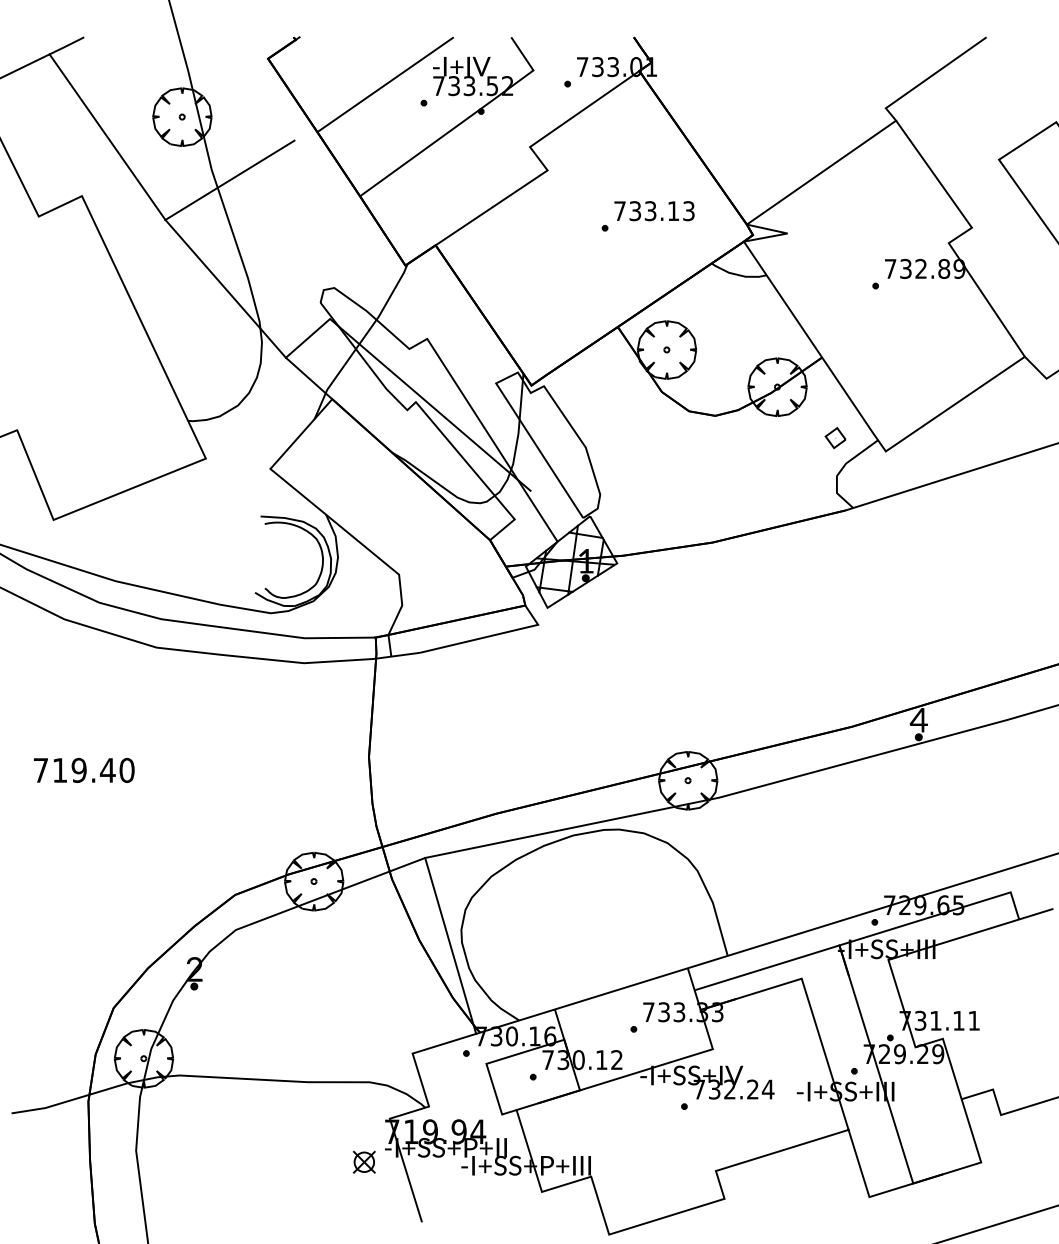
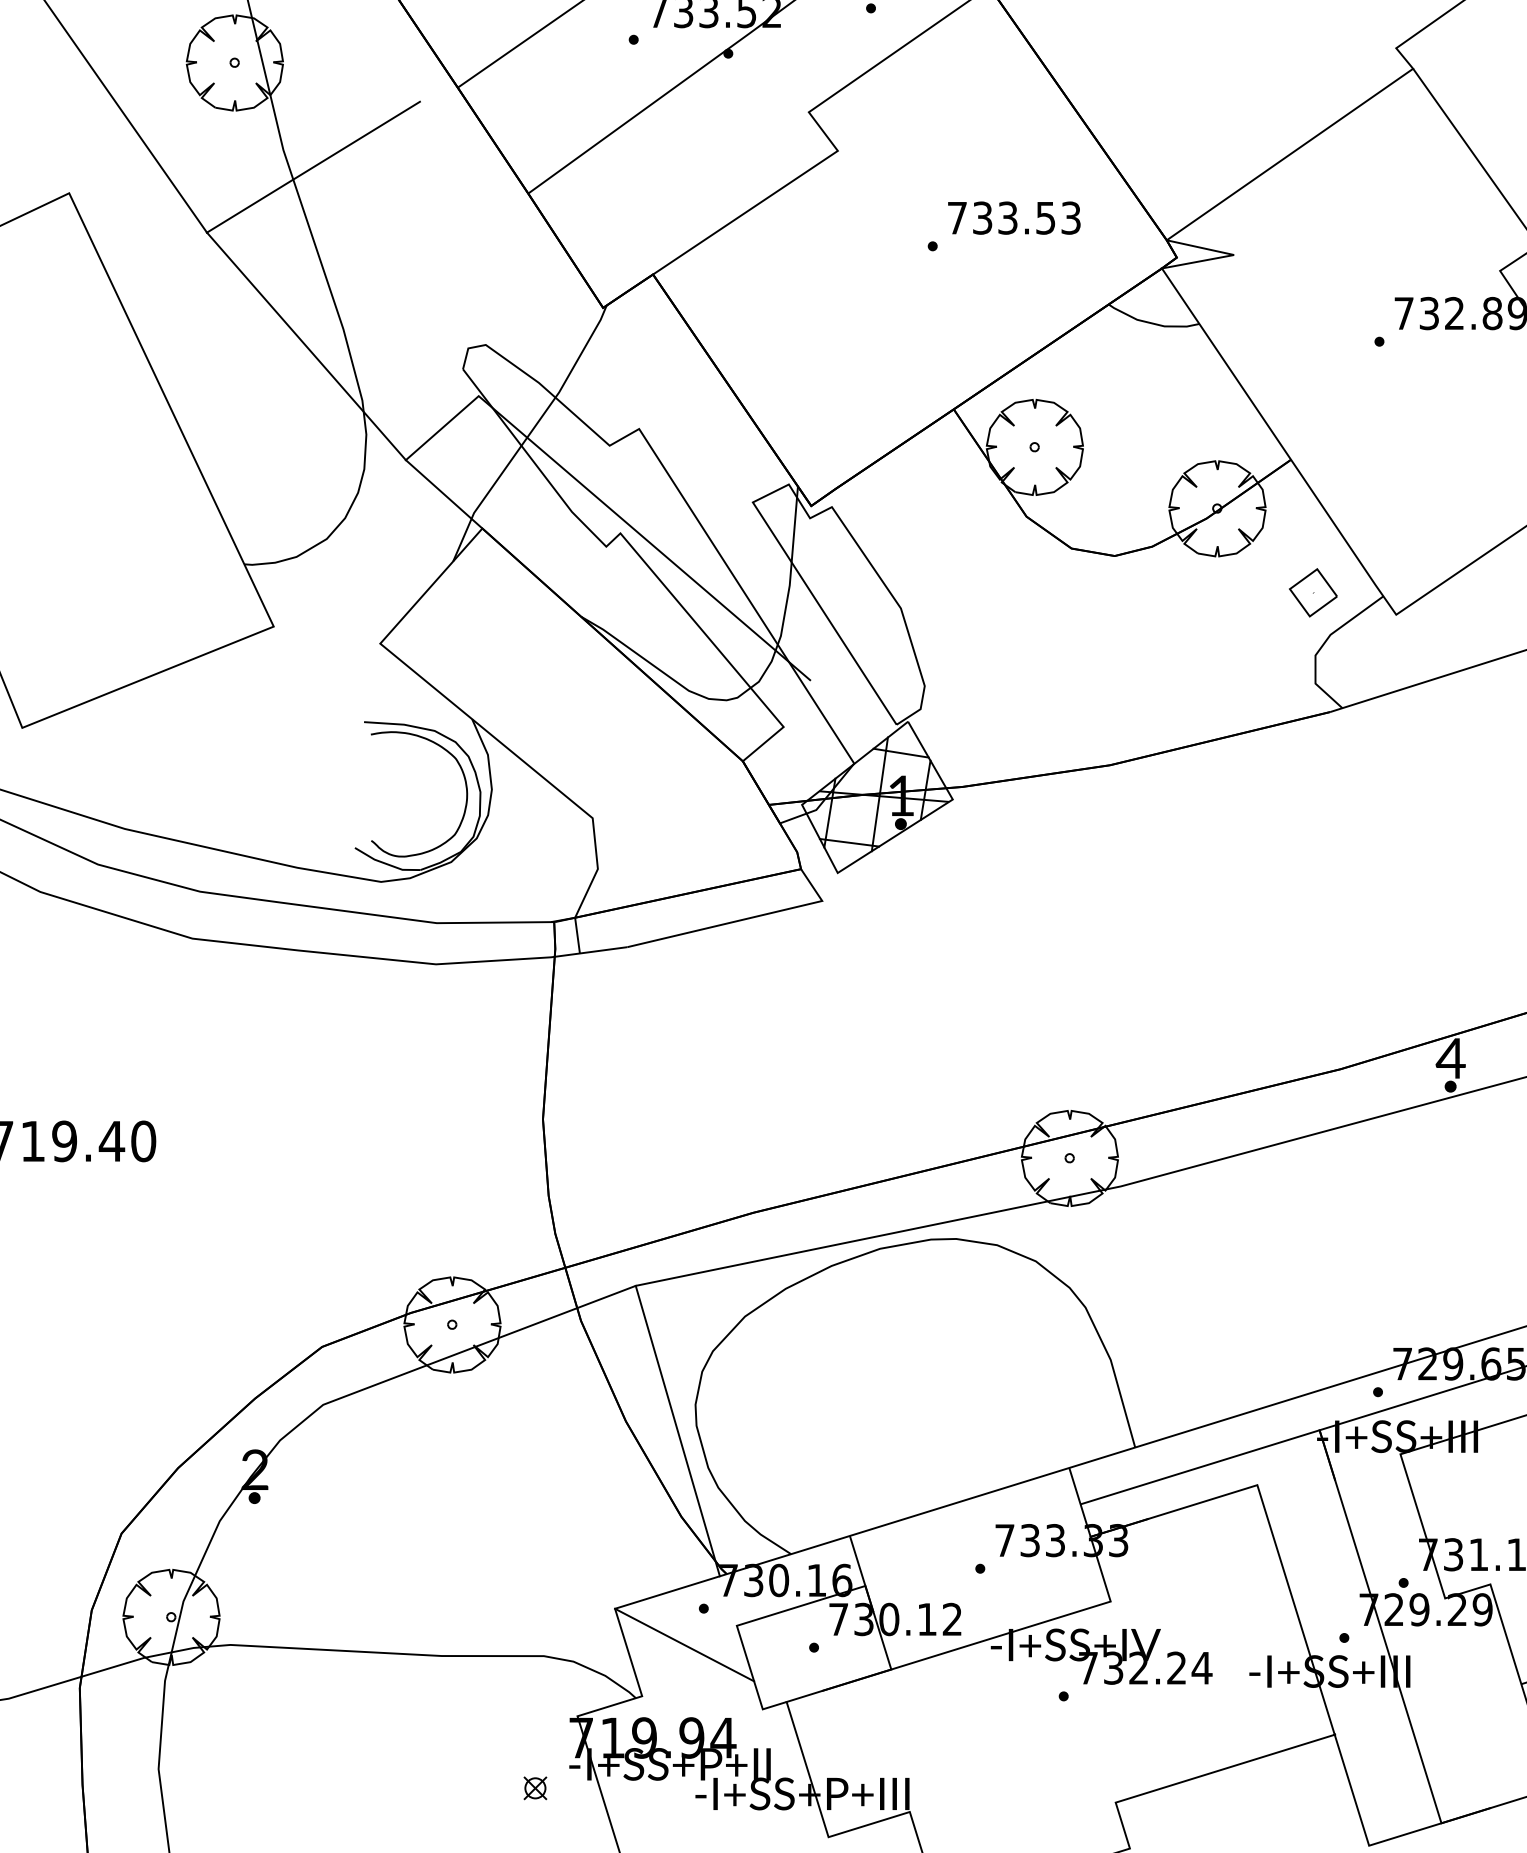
text: (673, 211) -> (1045, 218), 733.13 -> 733.53
part: (835, 437) -> (1313, 591), size x1.43
line: (454, 1075) -> (684, 1644), added
part: (364, 1162) -> (535, 1788), size x0.62

